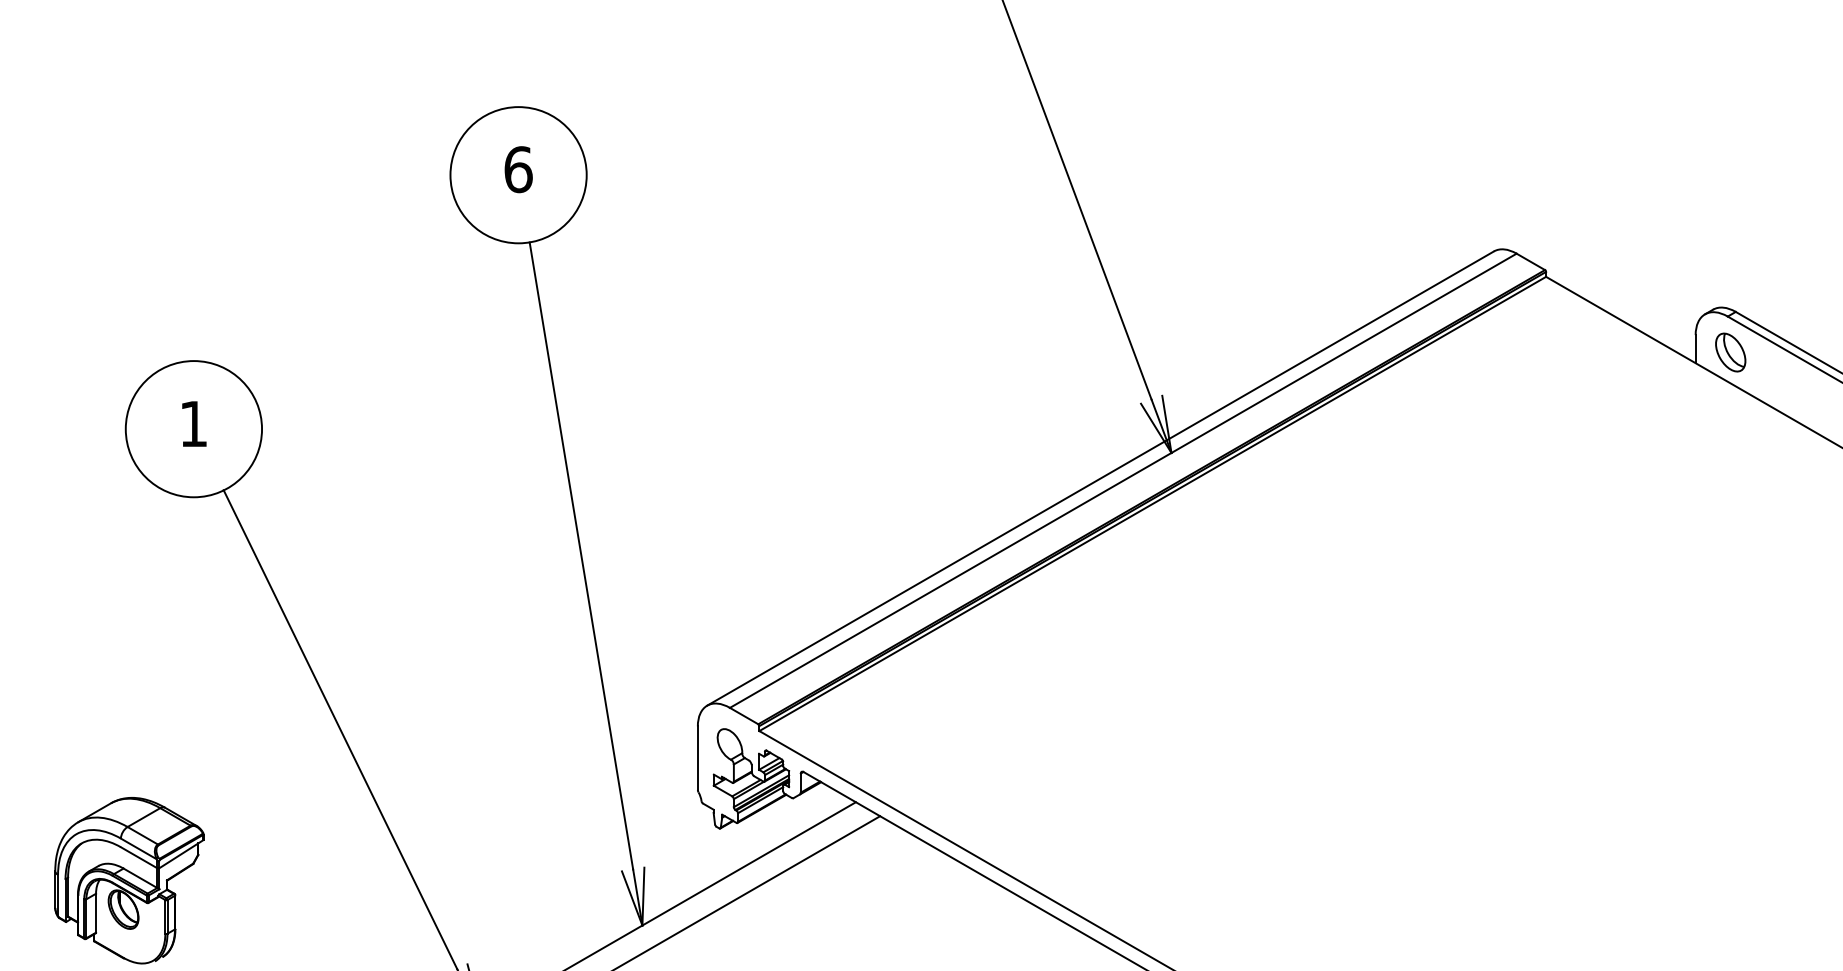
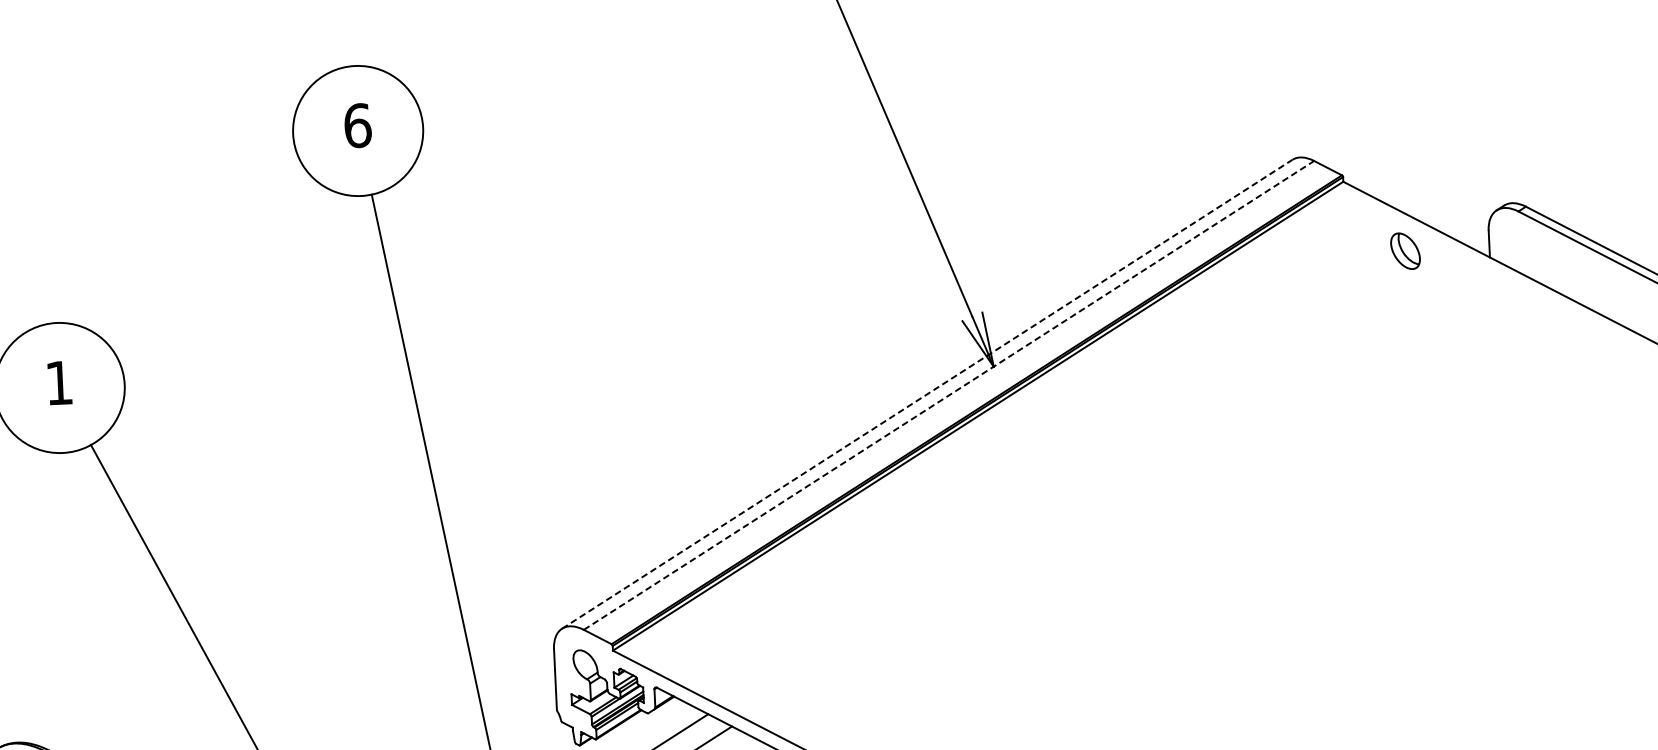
part: (1730, 352) -> (1405, 251), moved
line: (1101, 478) -> (928, 394), solid -> dashed
line: (1123, 480) -> (949, 395), solid -> dashed

